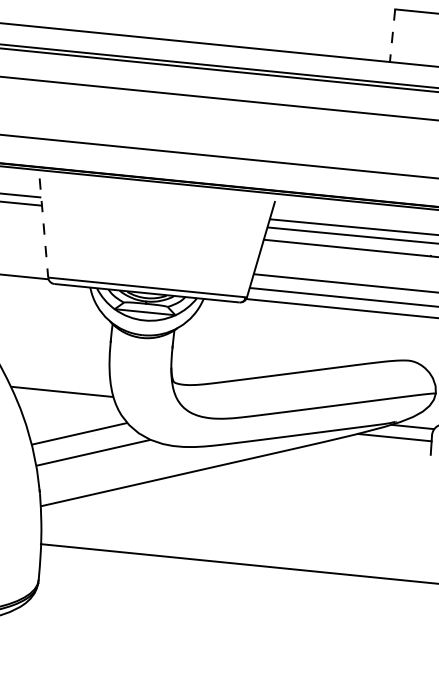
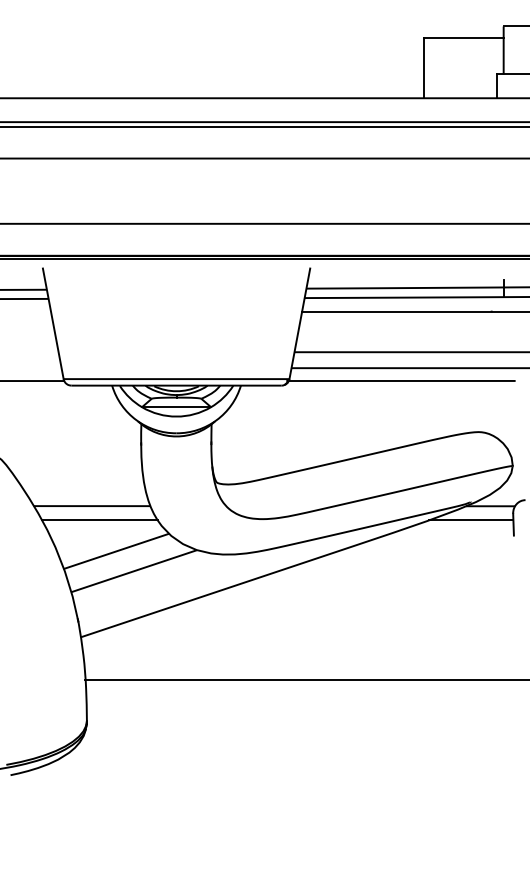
line: (392, 35) -> (423, 68), dashed -> solid
line: (44, 228) -> (53, 324), dashed -> solid
line: (67, 405) -> (99, 520), added

